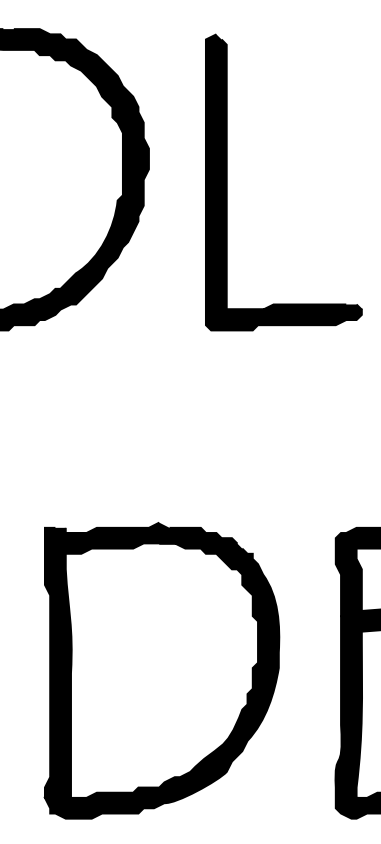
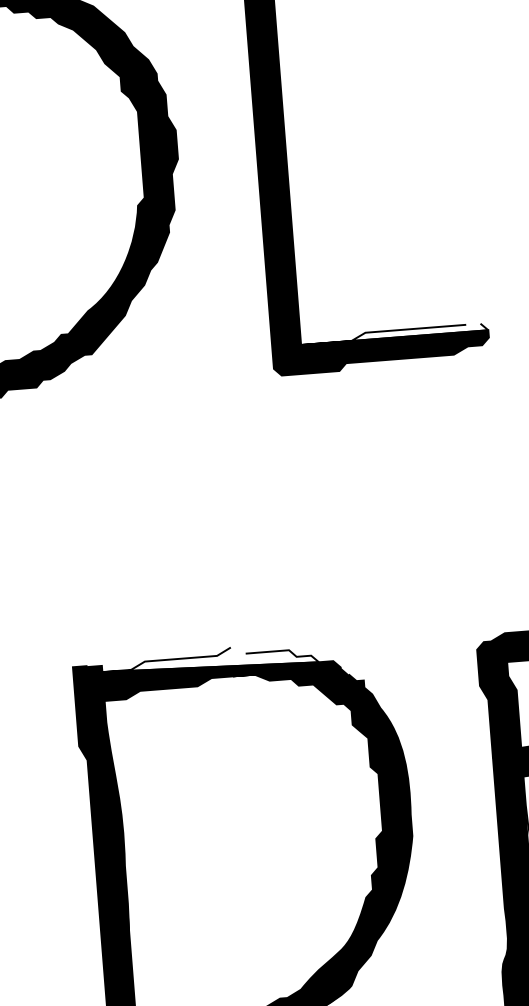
fill: (293, 306) -> (393, 333), removed
fill: (143, 530) -> (209, 660), removed

